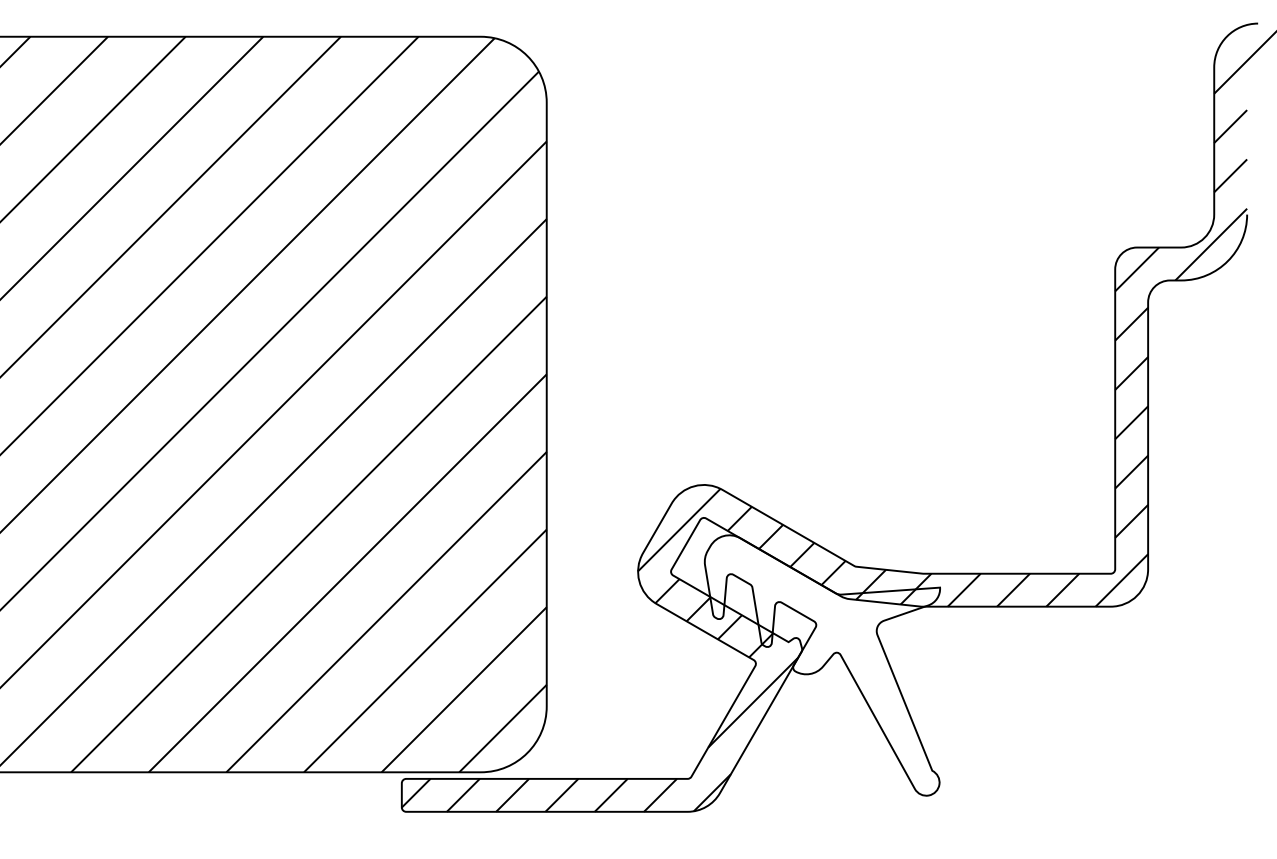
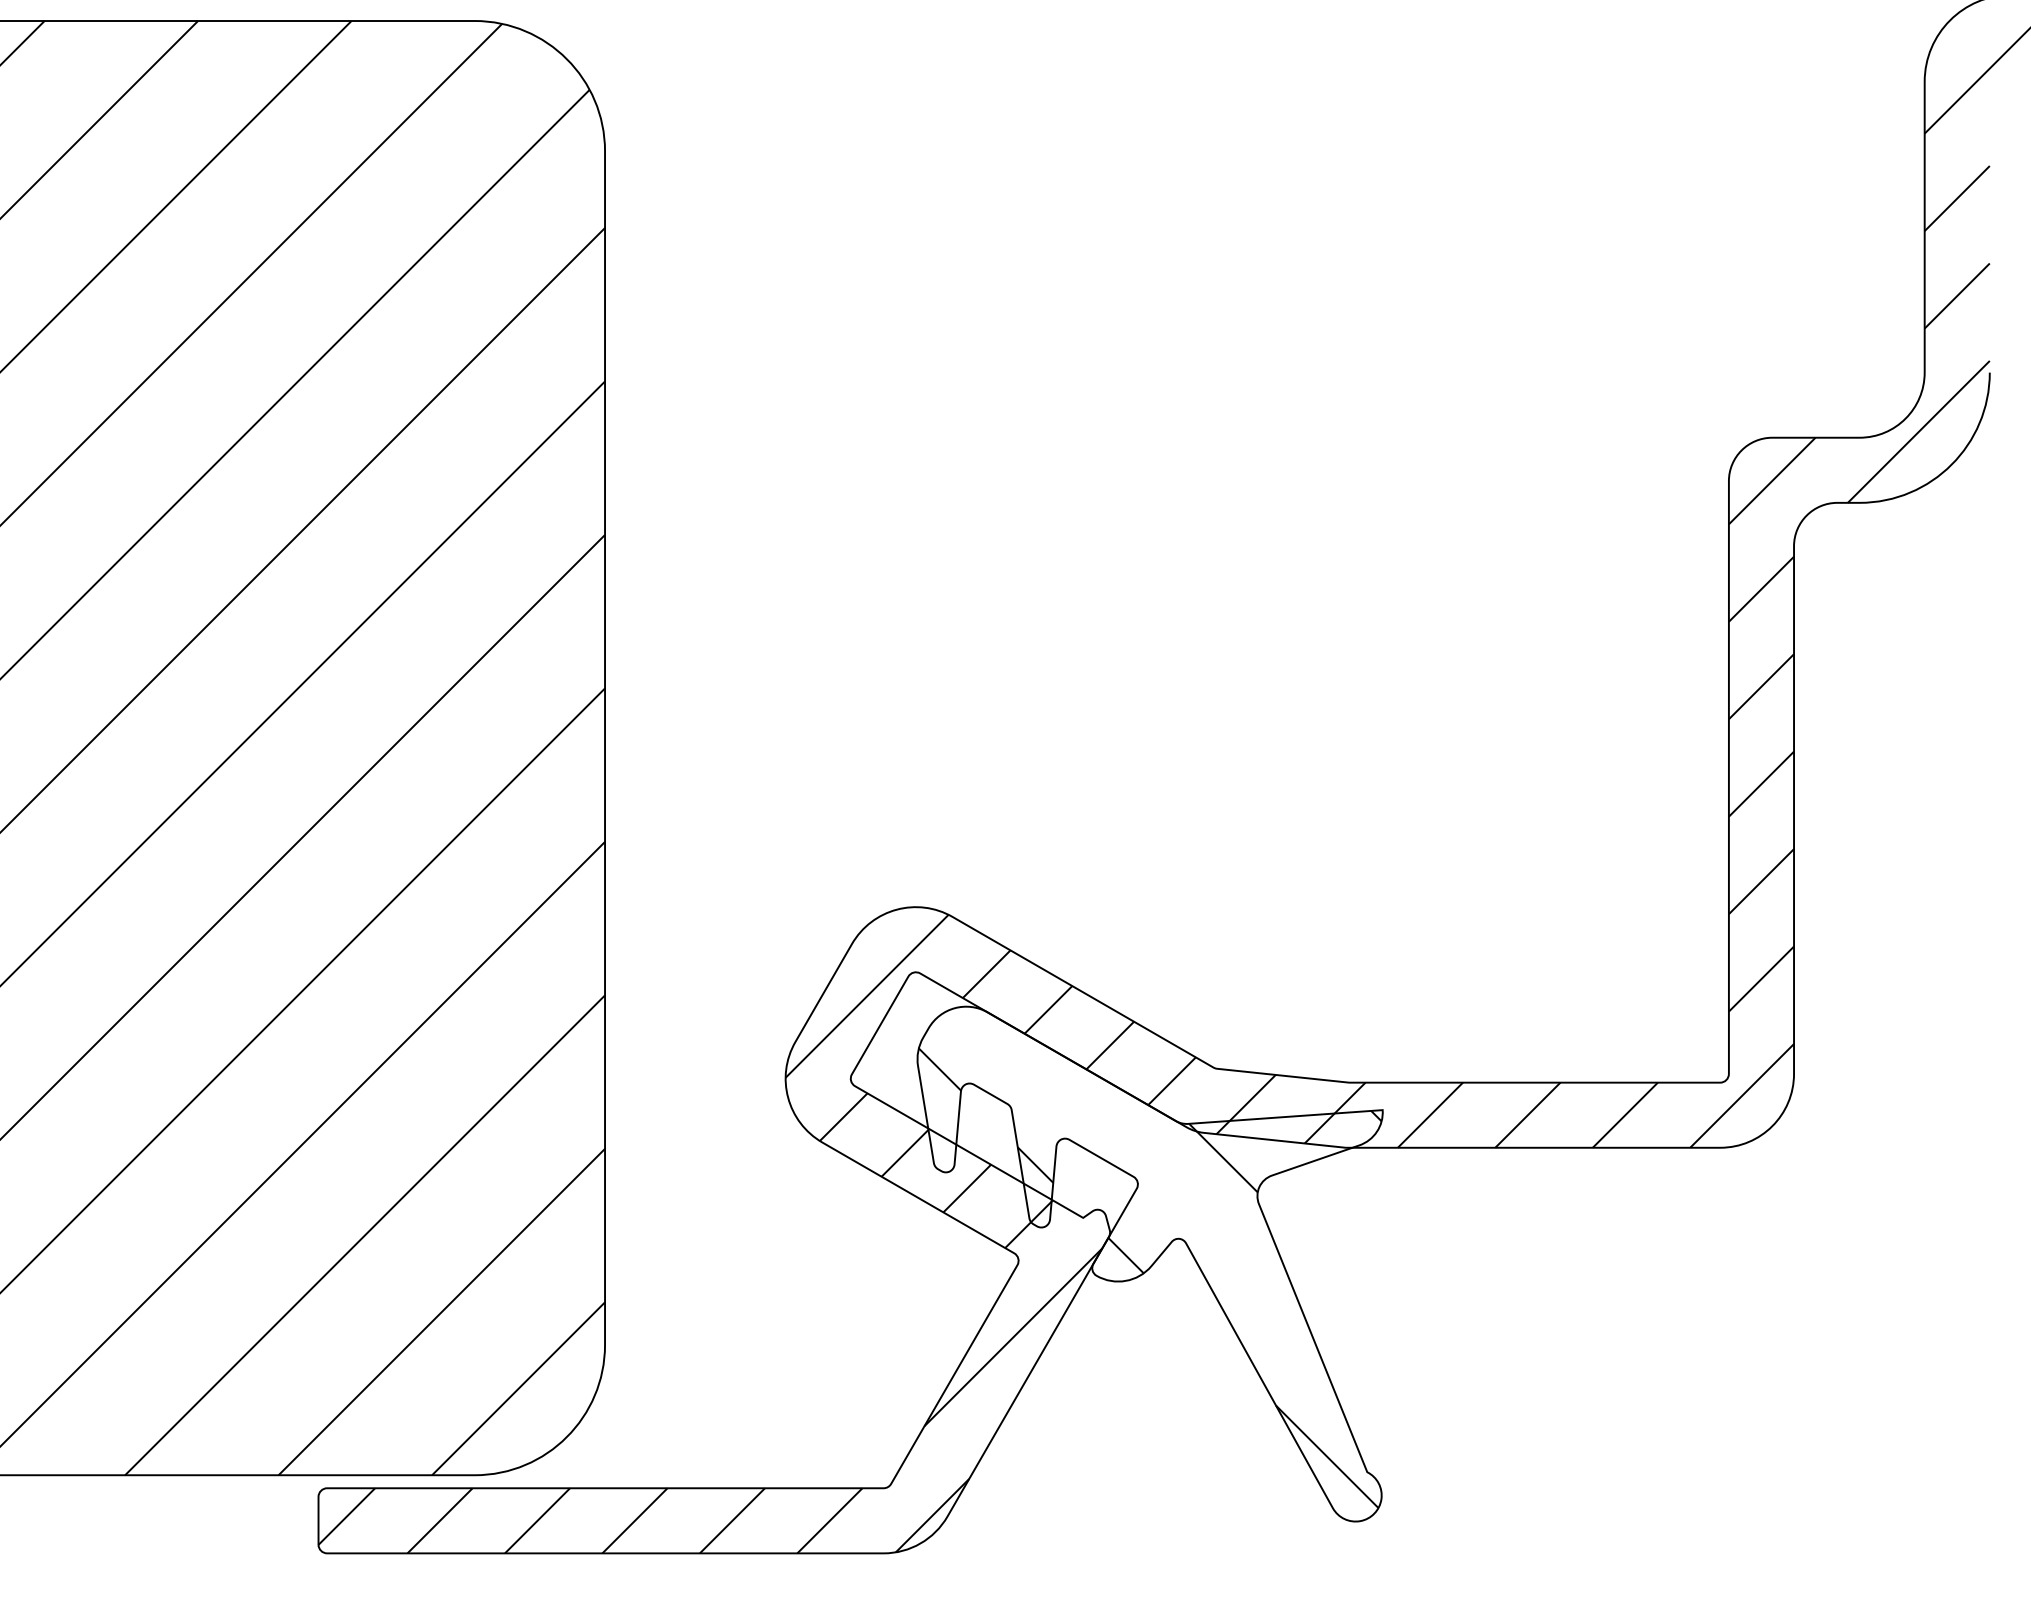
hatch: (822, 672) -> (1150, 1277), added

